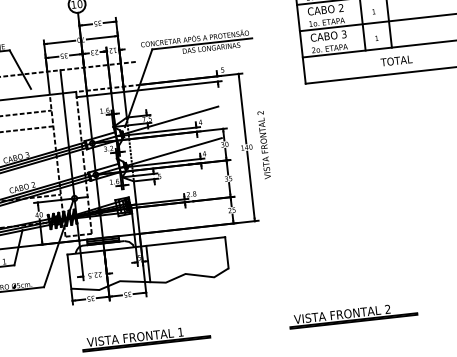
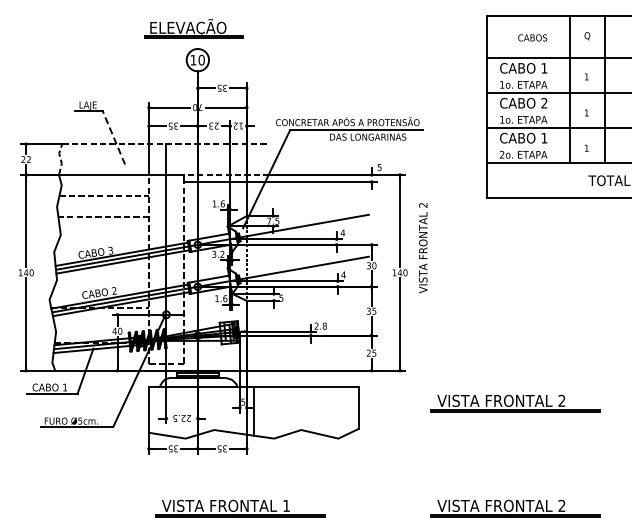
text: (344, 33) -> (544, 137), 3 -> 1
line: (20, 69) -> (113, 137), solid -> dashed
text: (264, 145) -> (423, 248), moved
part: (344, 236) -> (515, 403), added

